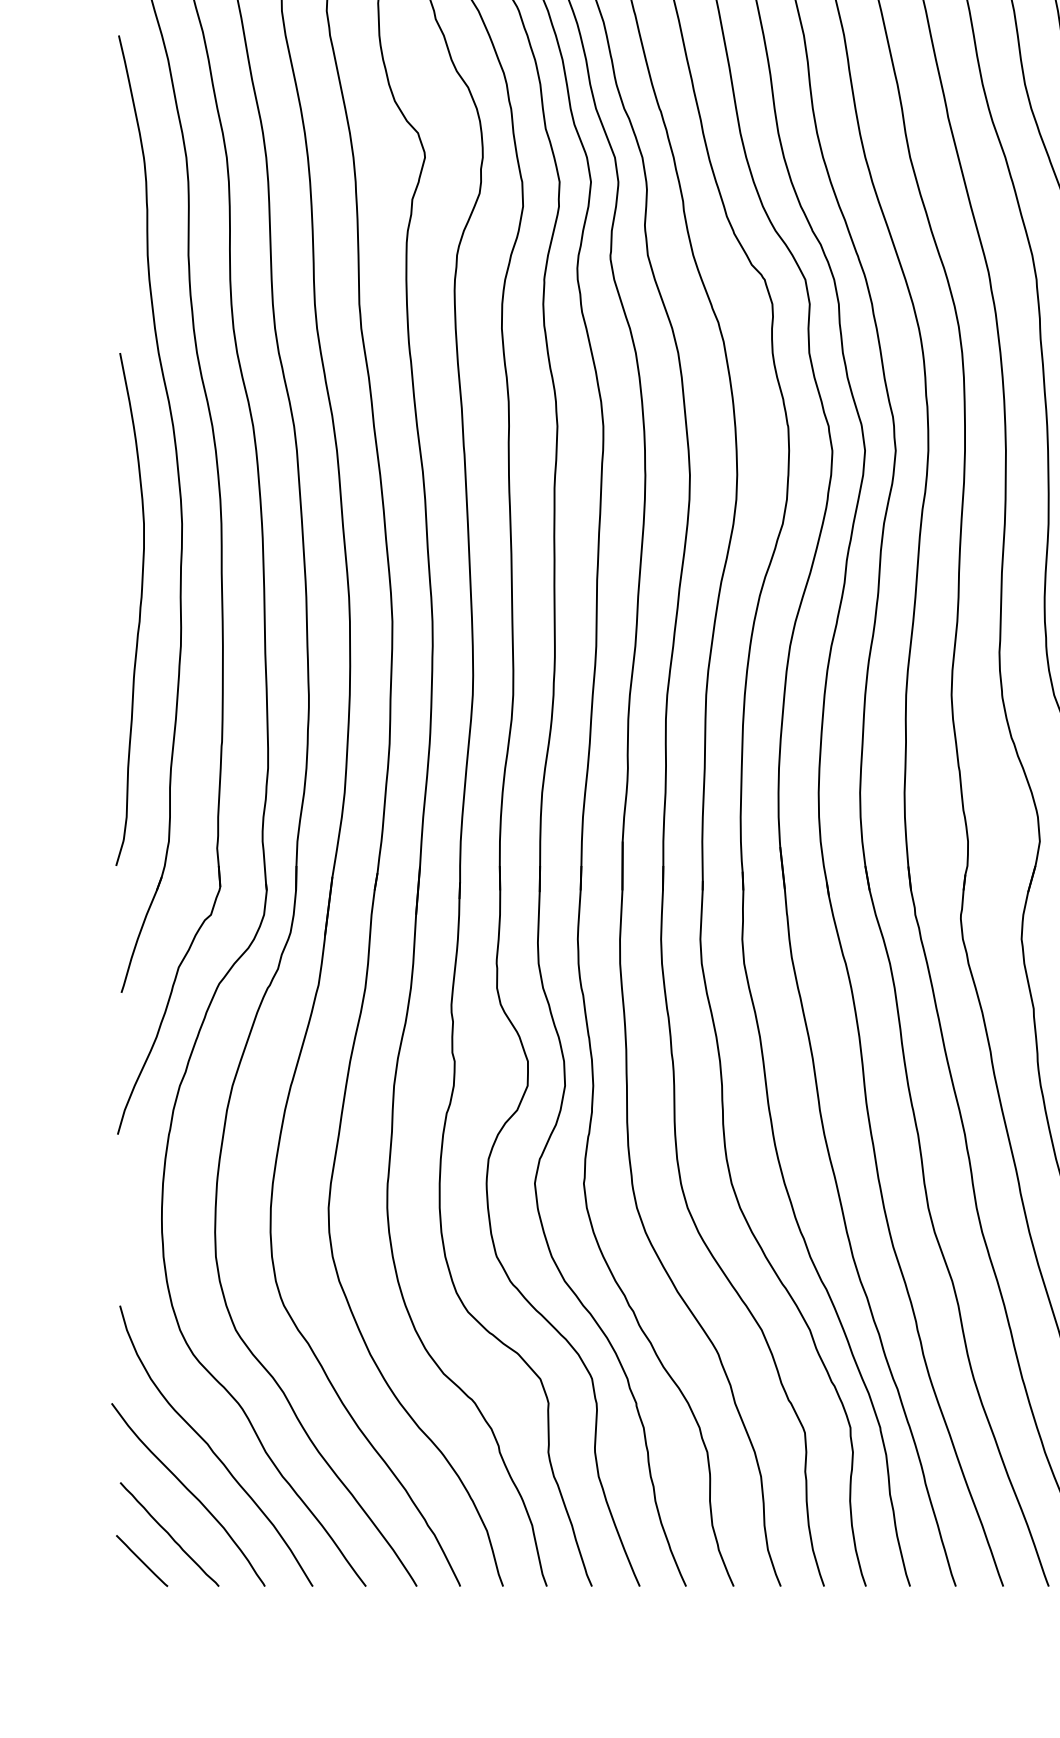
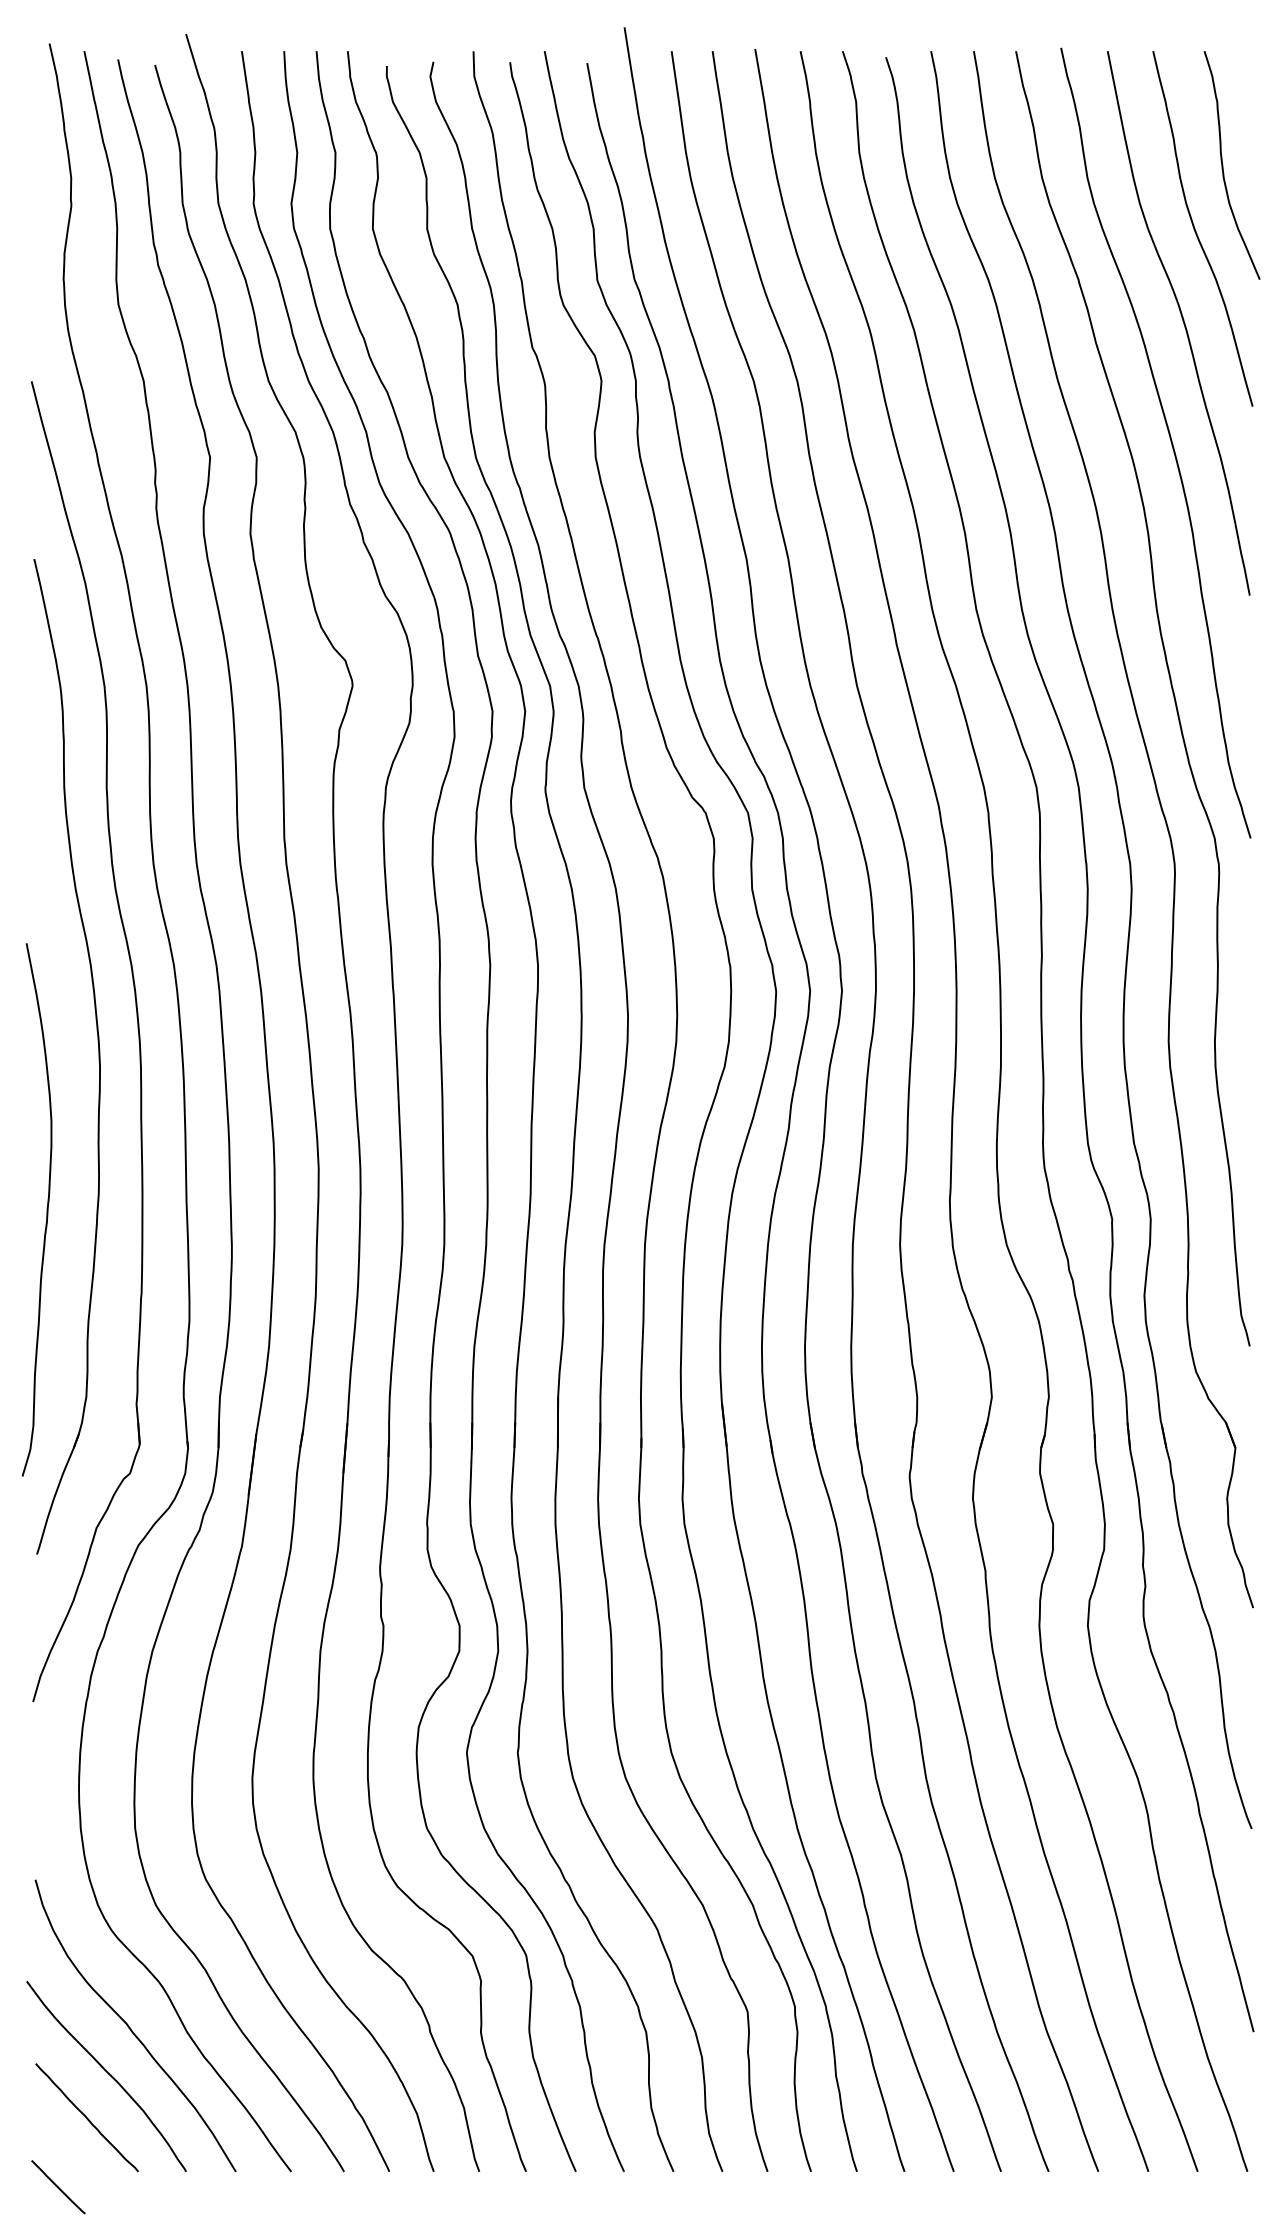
curve: (139, 609) -> (46, 1209), moved
line: (142, 1561) -> (58, 2187), moved

